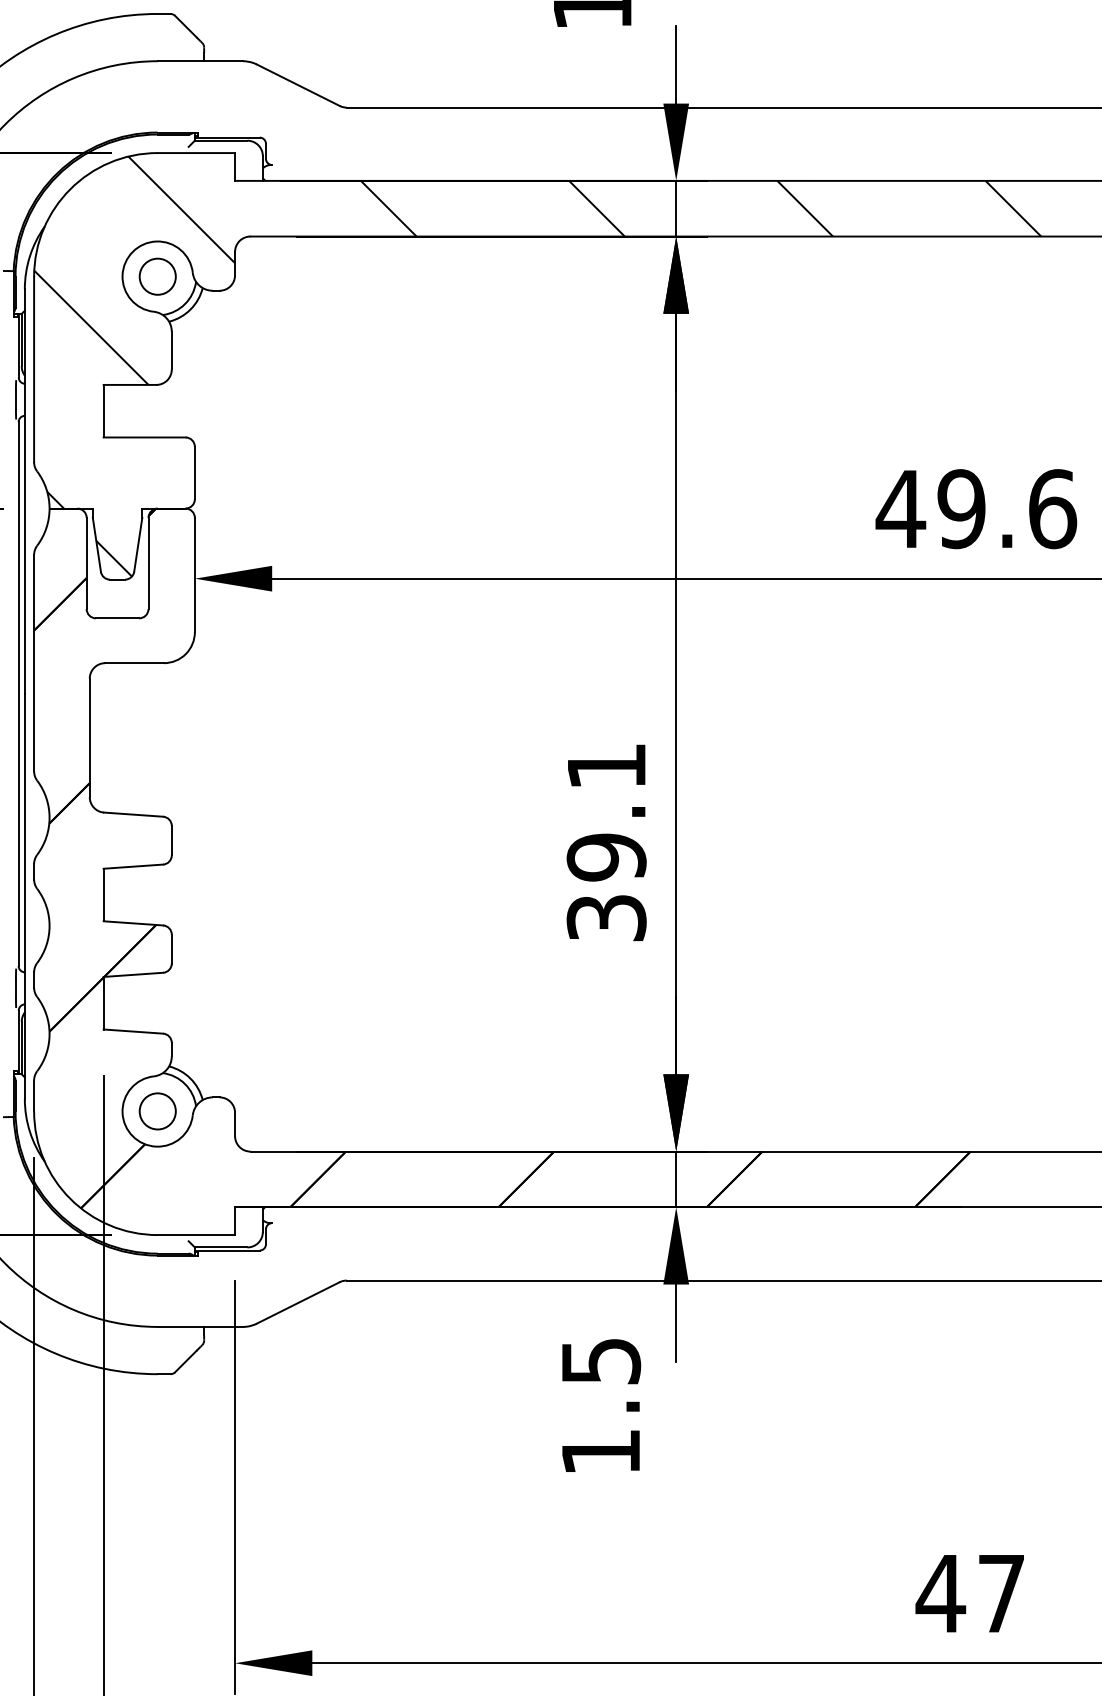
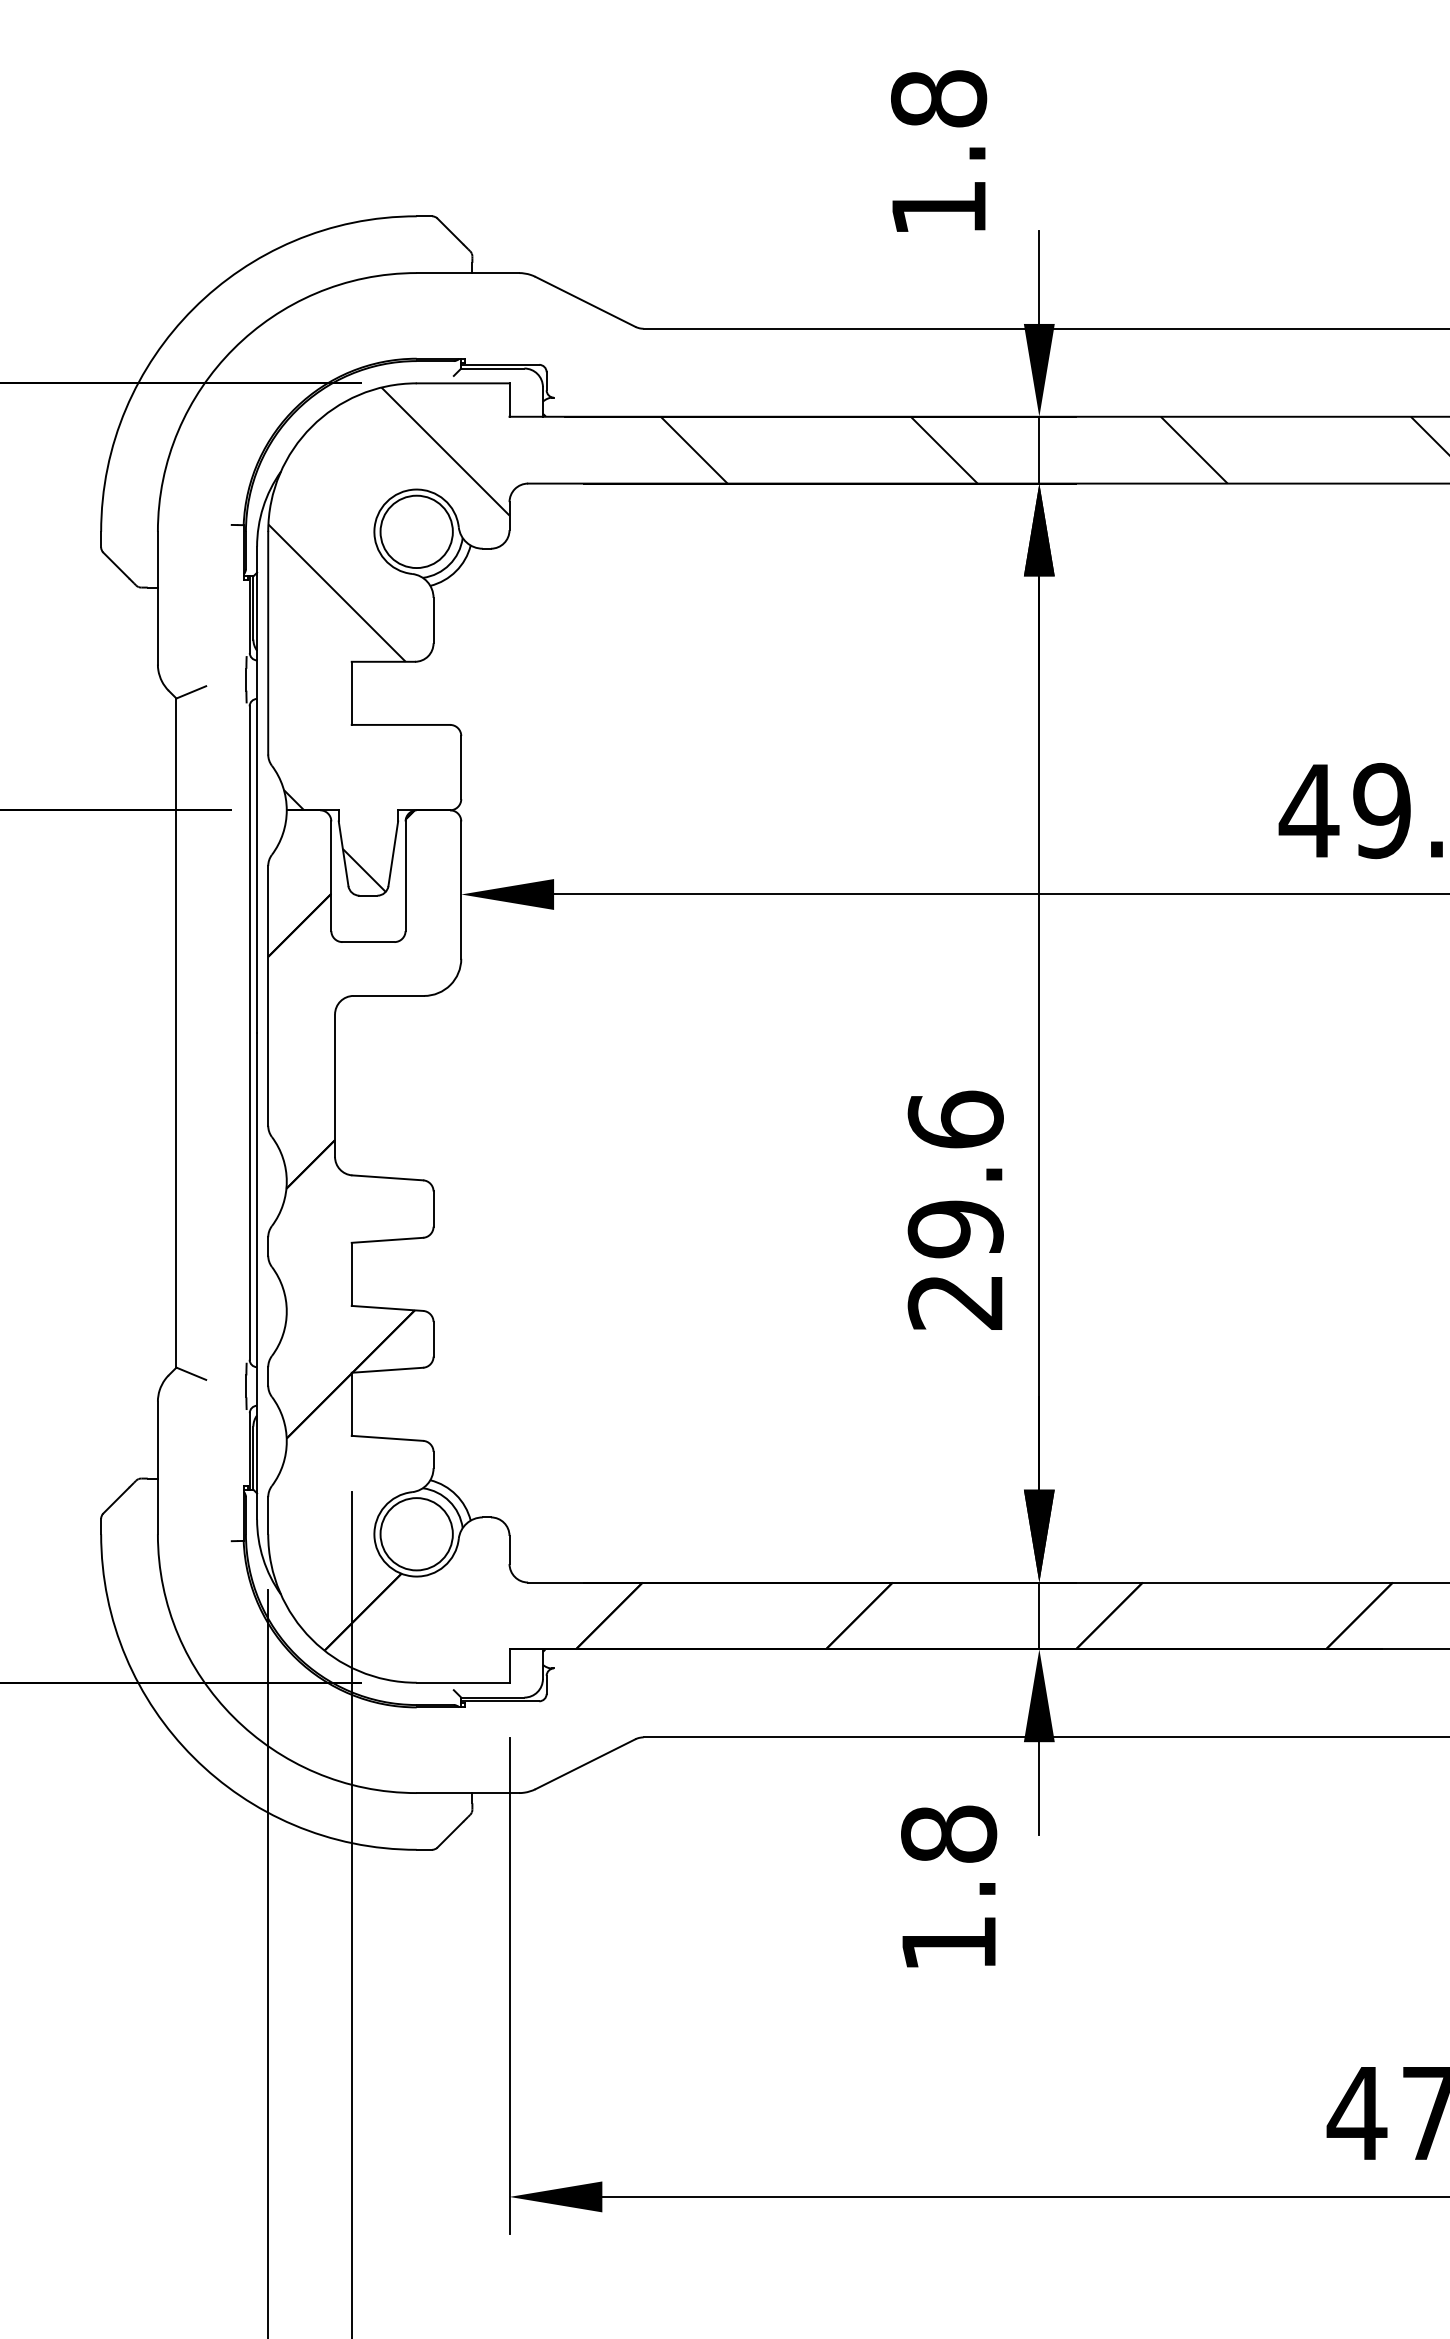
circle: (157, 276) -> (416, 531), size x1.67
text: (606, 840) -> (955, 1209), 39.1 -> 29.6
circle: (157, 1111) -> (416, 1534), size x1.67
text: (601, 1360) -> (949, 1833), 1.5 -> 1.8

